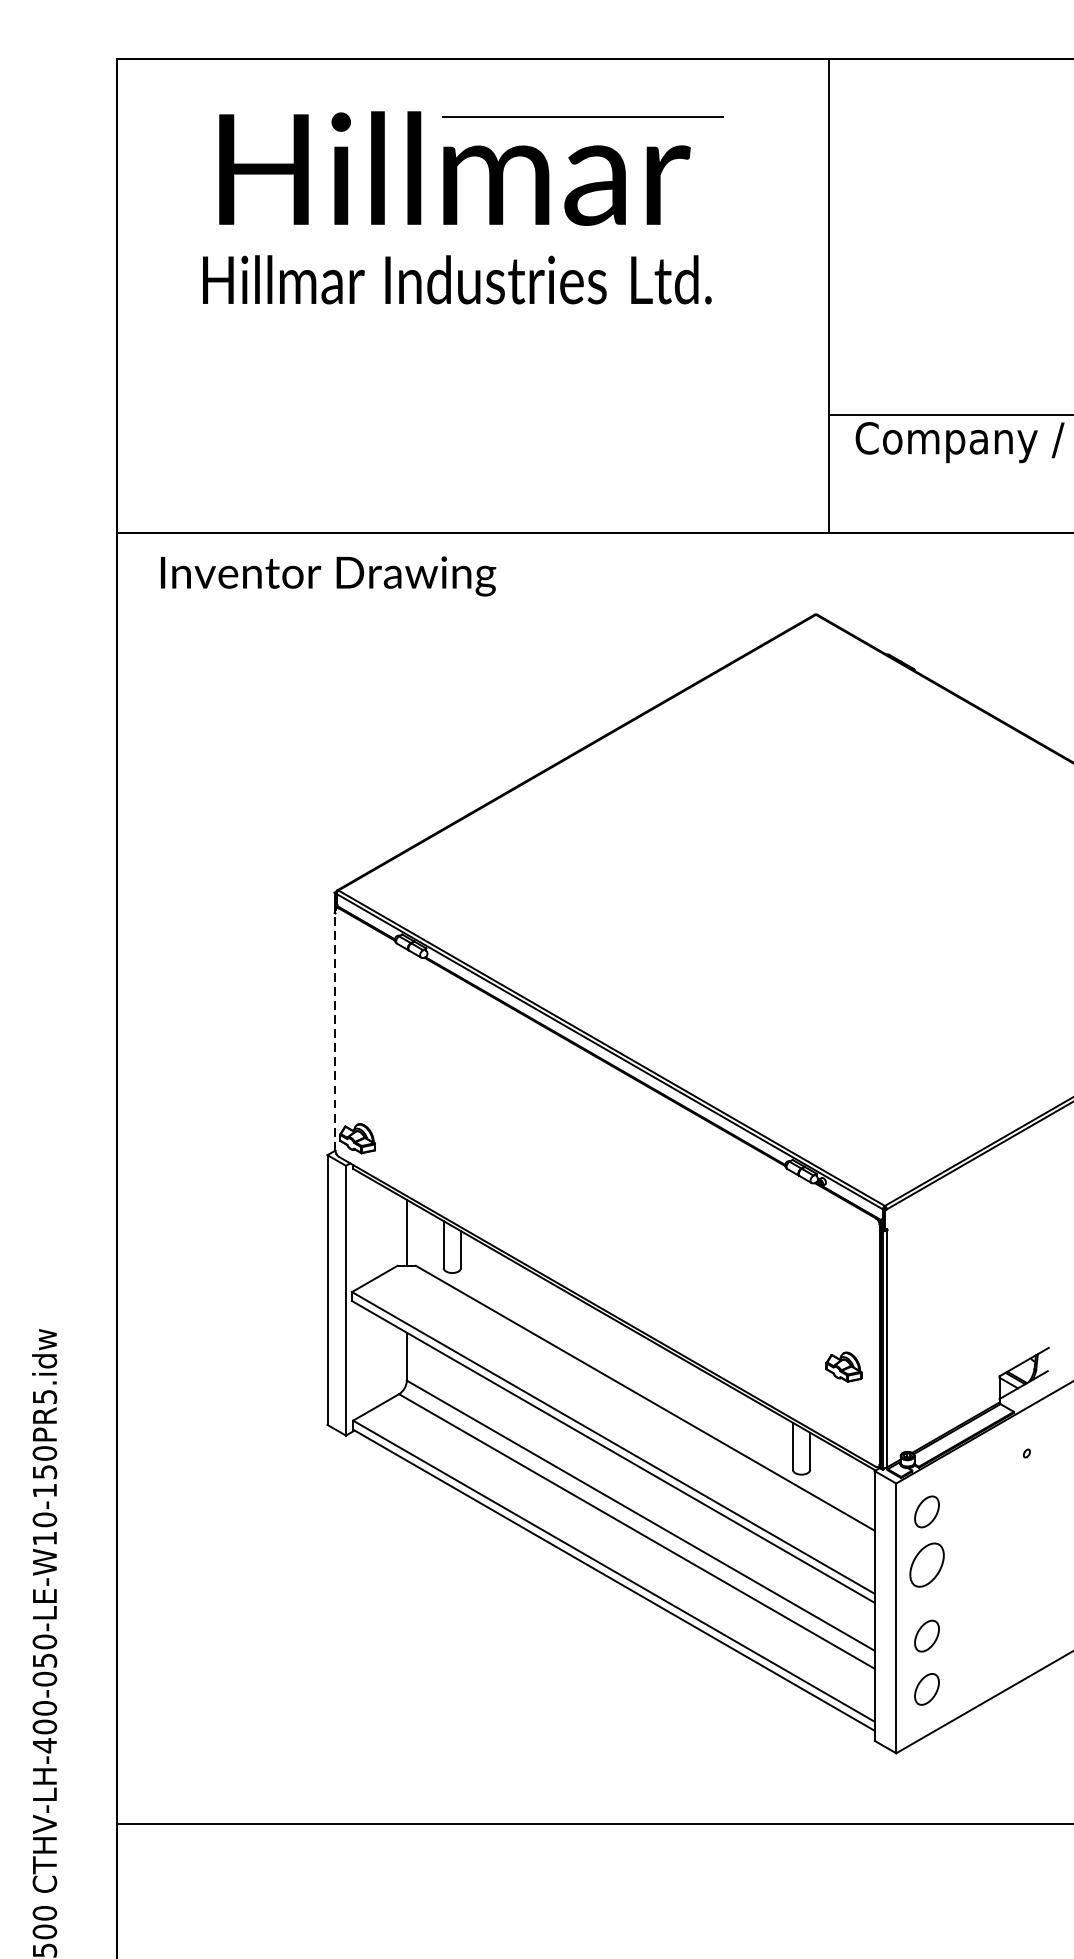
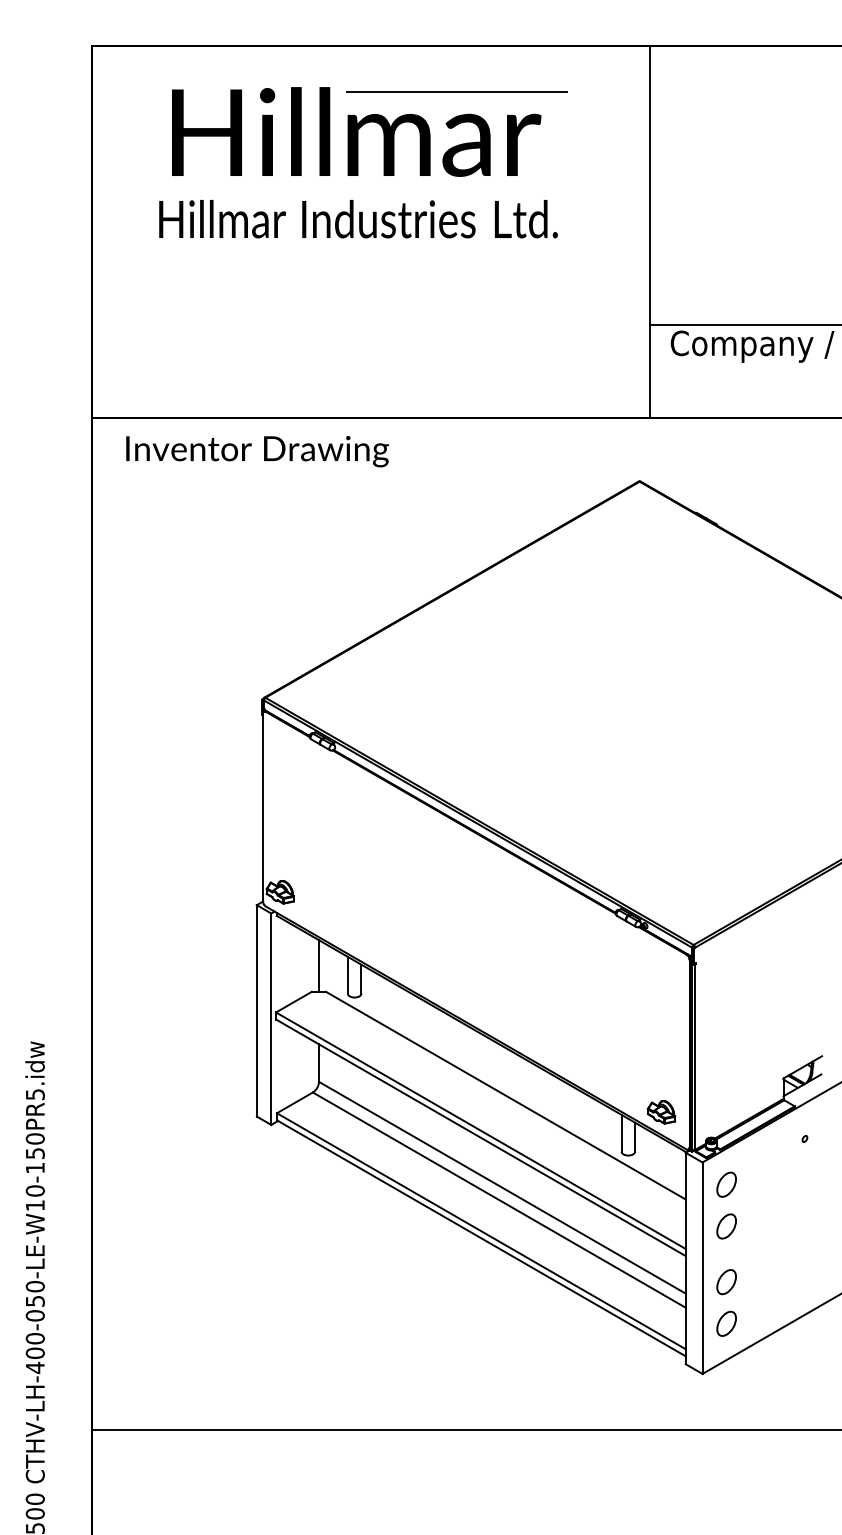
line: (336, 1030) -> (263, 807), dashed -> solid
part: (843, 1367) -> (661, 1112), moved
part: (926, 1565) -> (726, 1226), size x0.71

